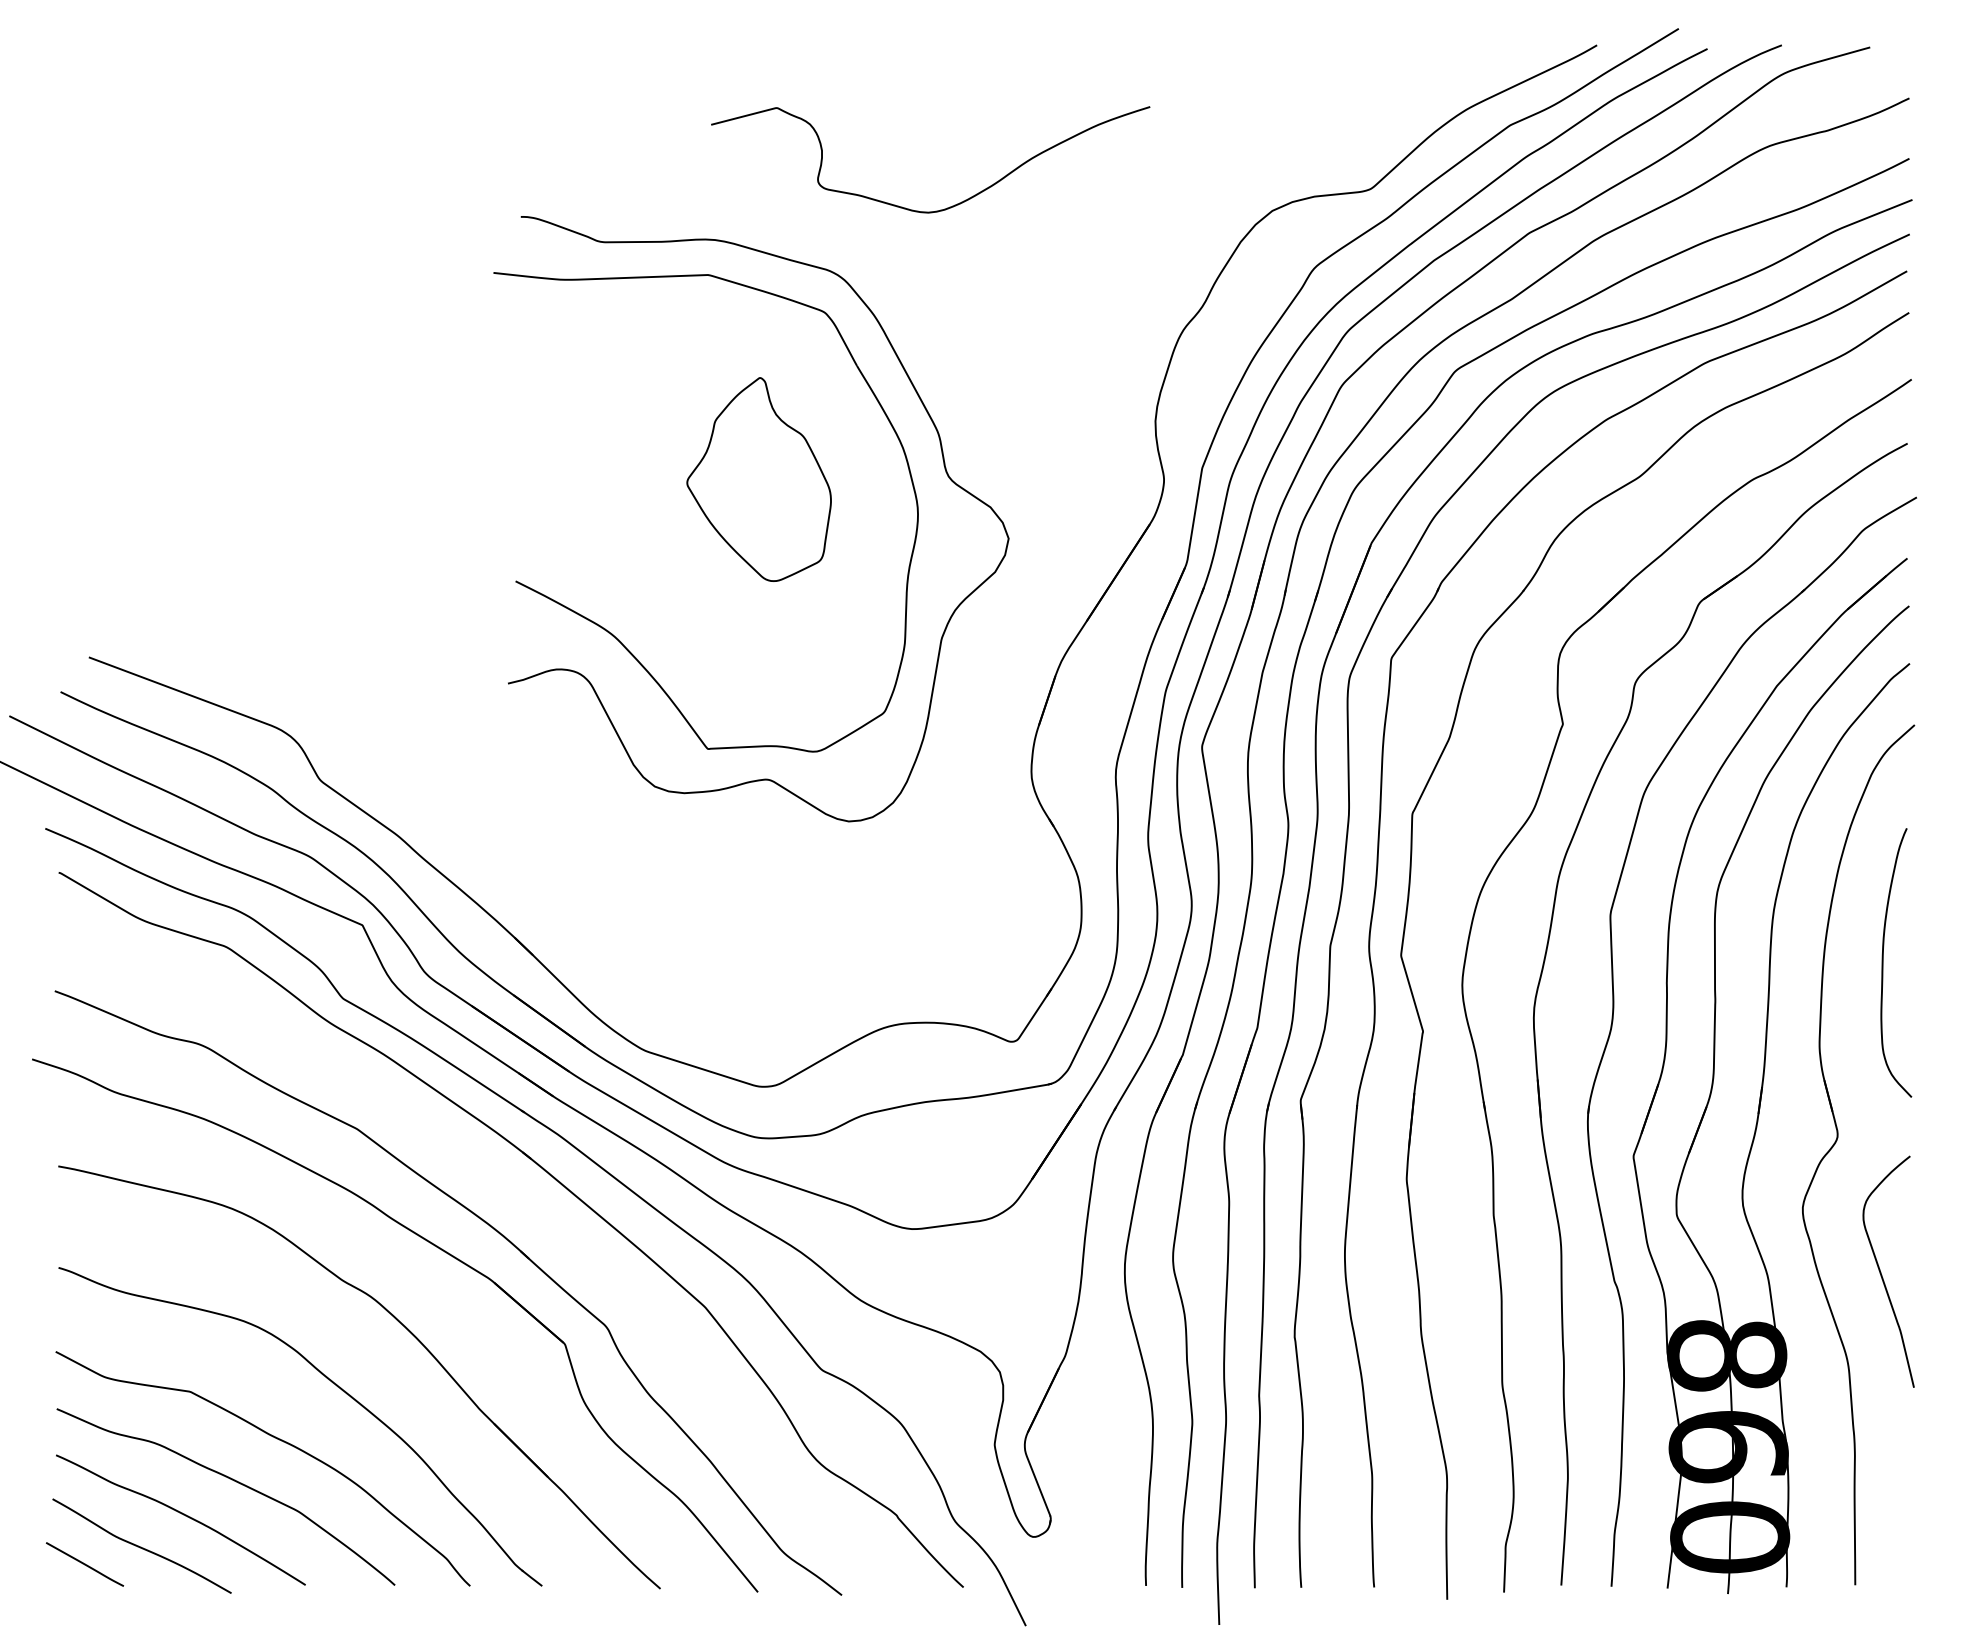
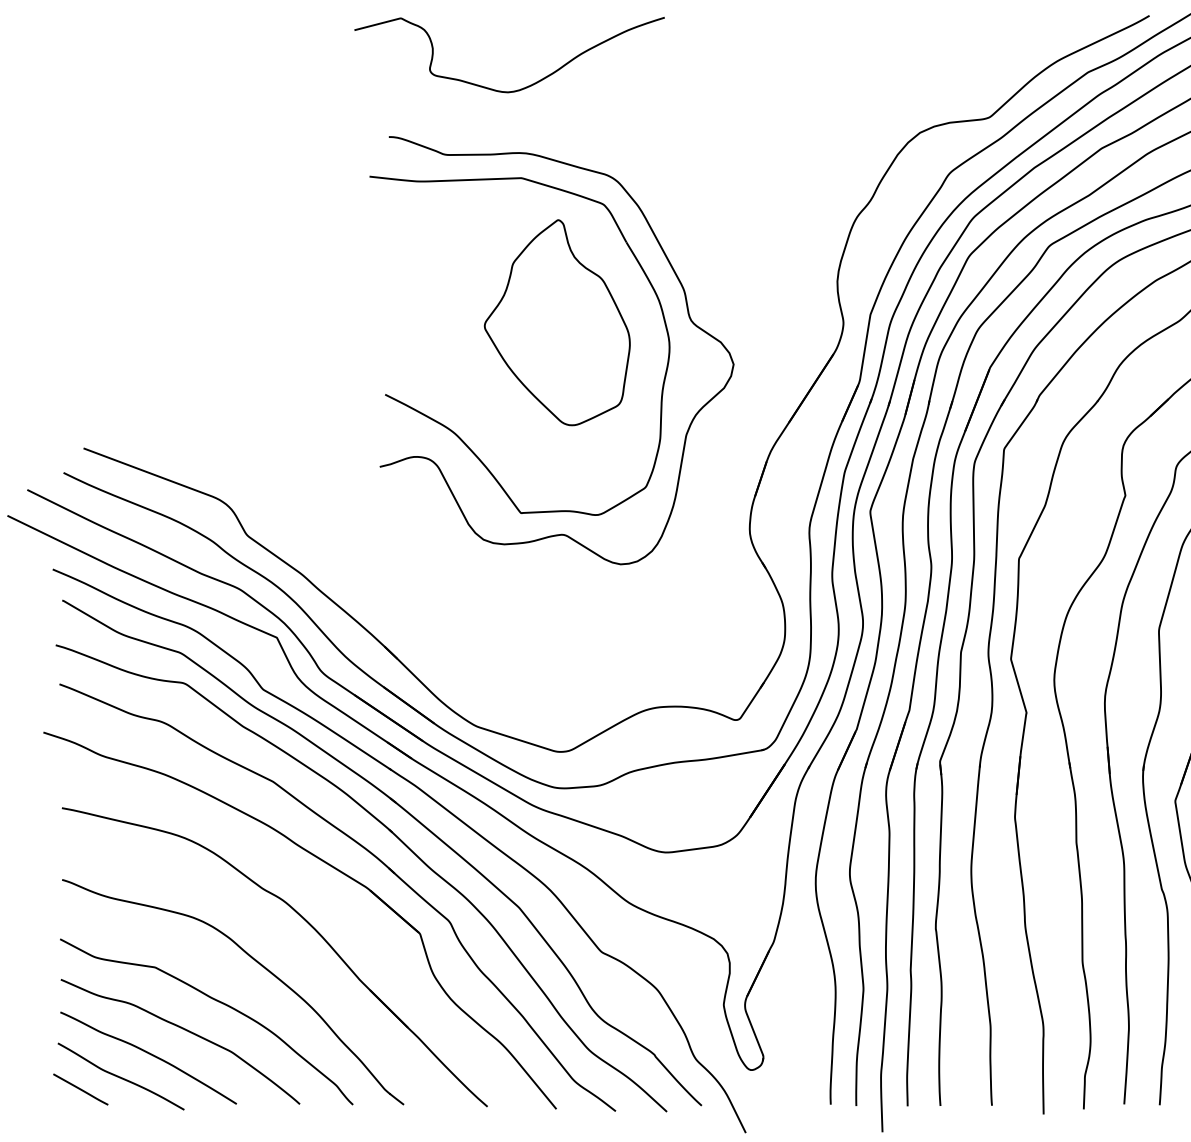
curve: (949, 206) -> (522, 88), moved
part: (758, 479) -> (556, 322), size x1.43
part: (535, 1211) -> (399, 840), added

